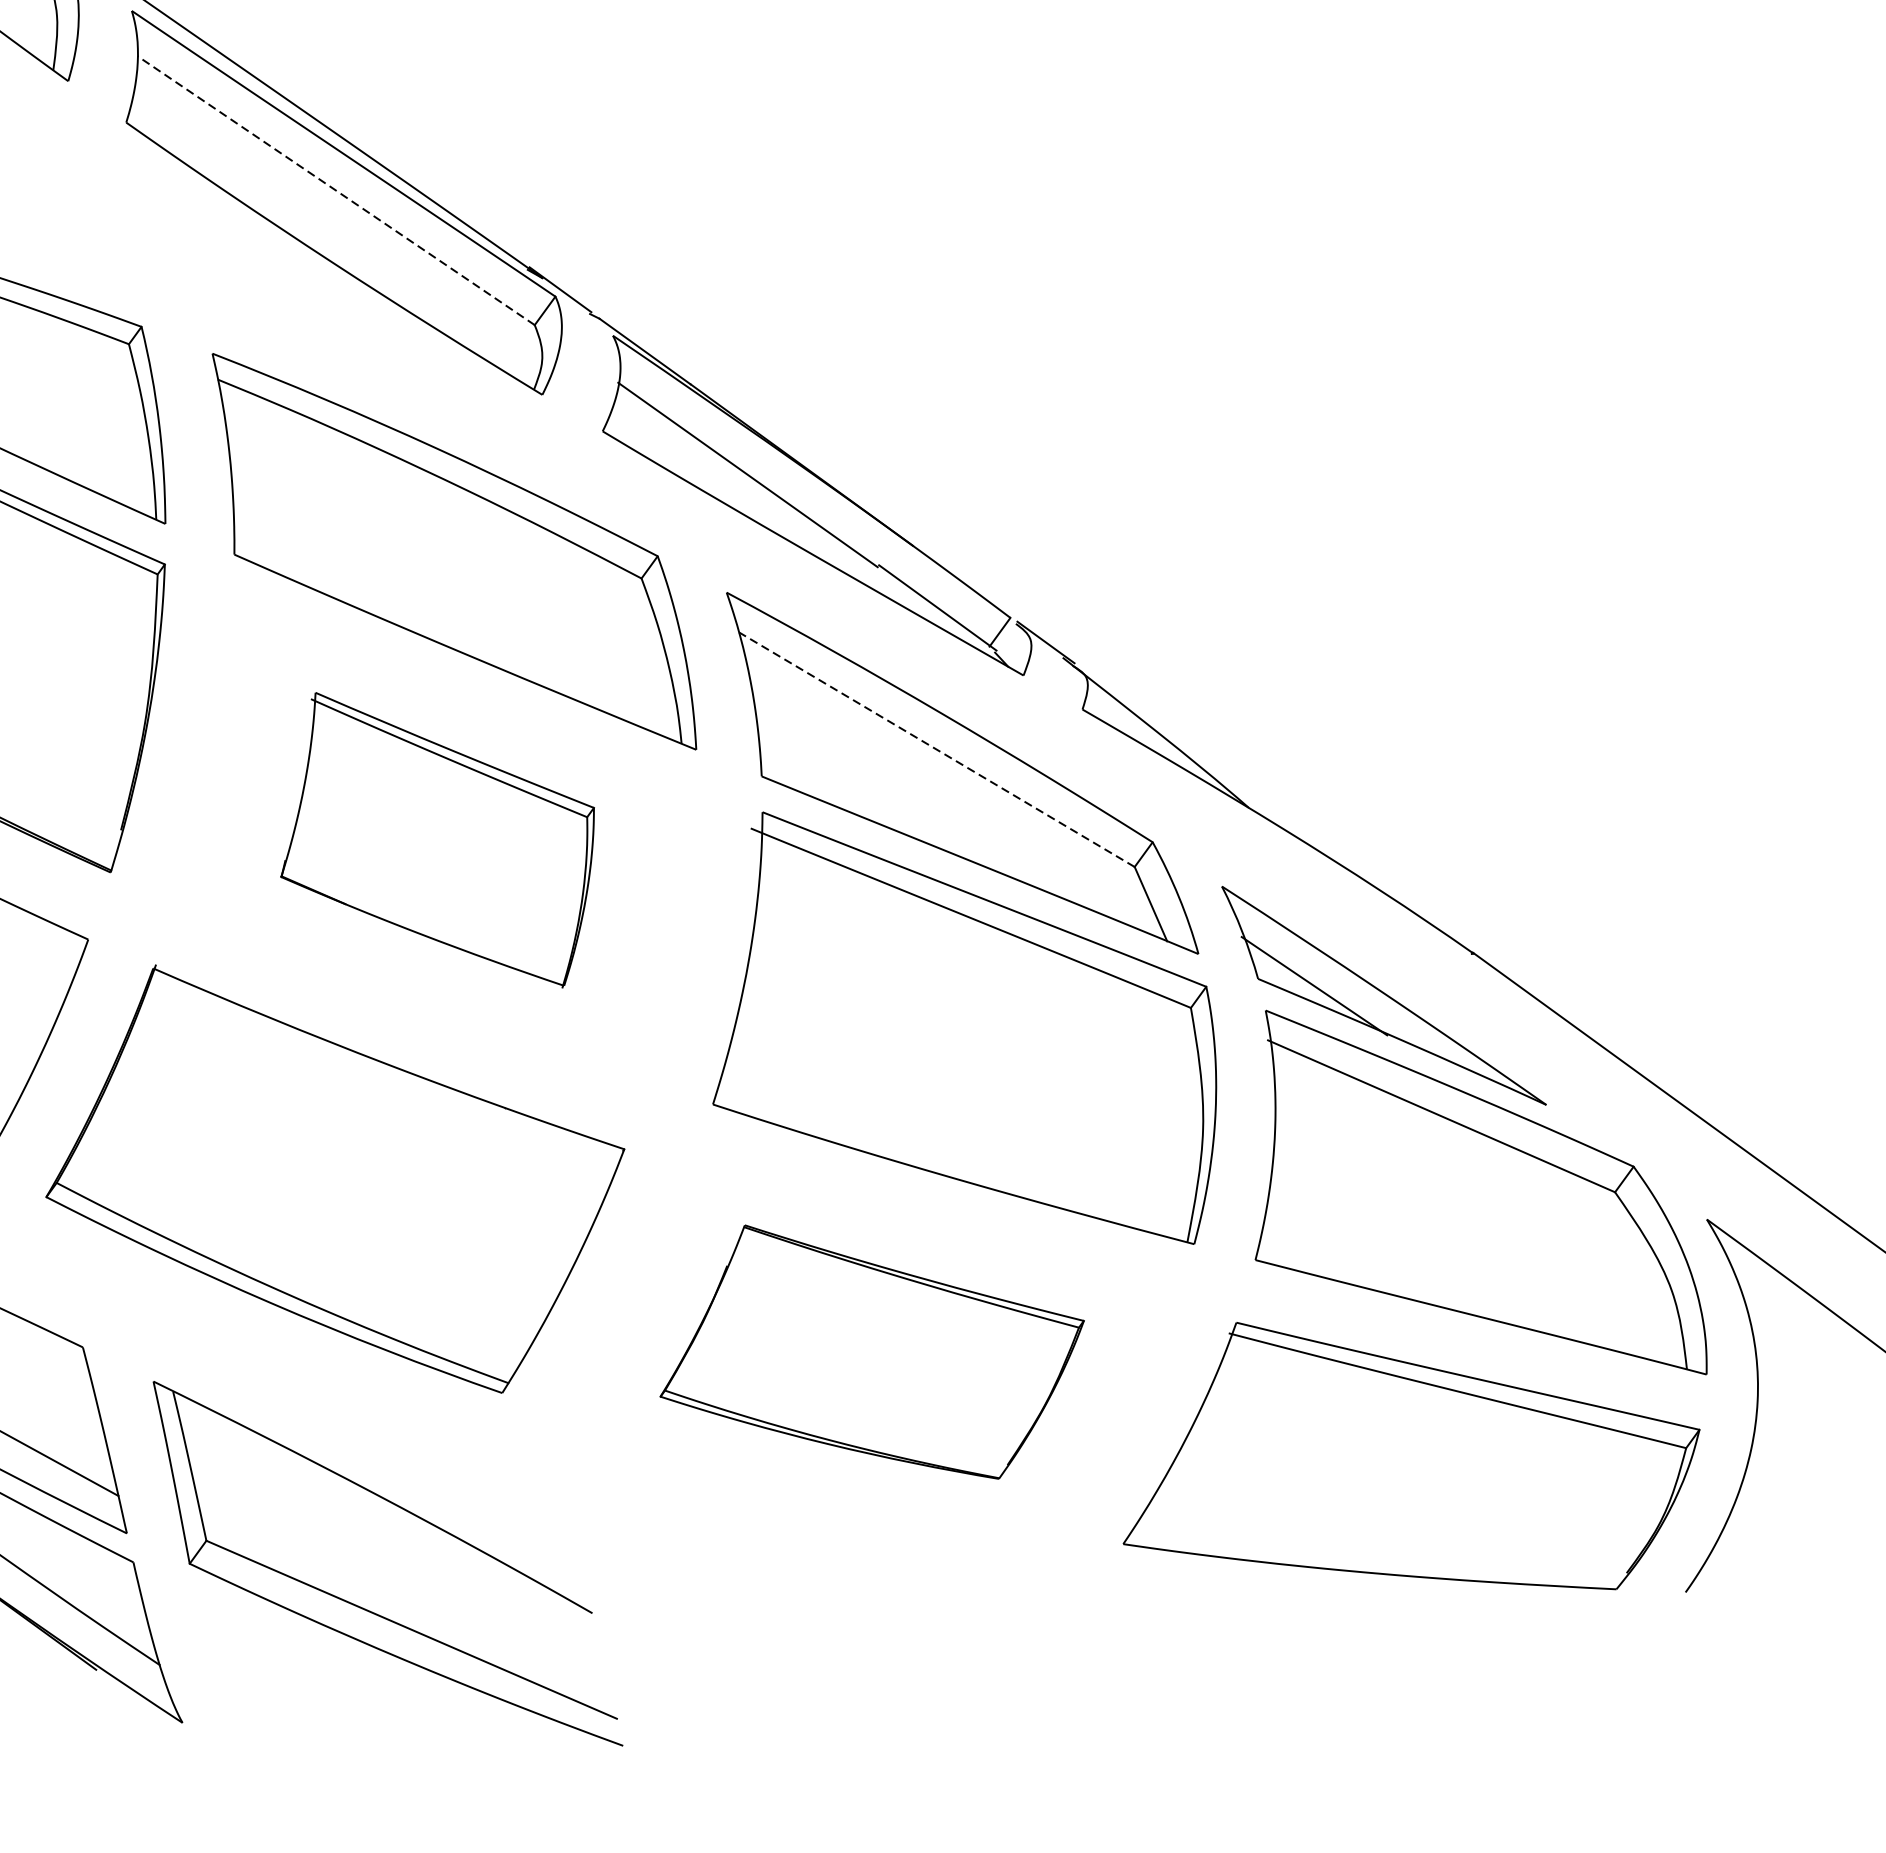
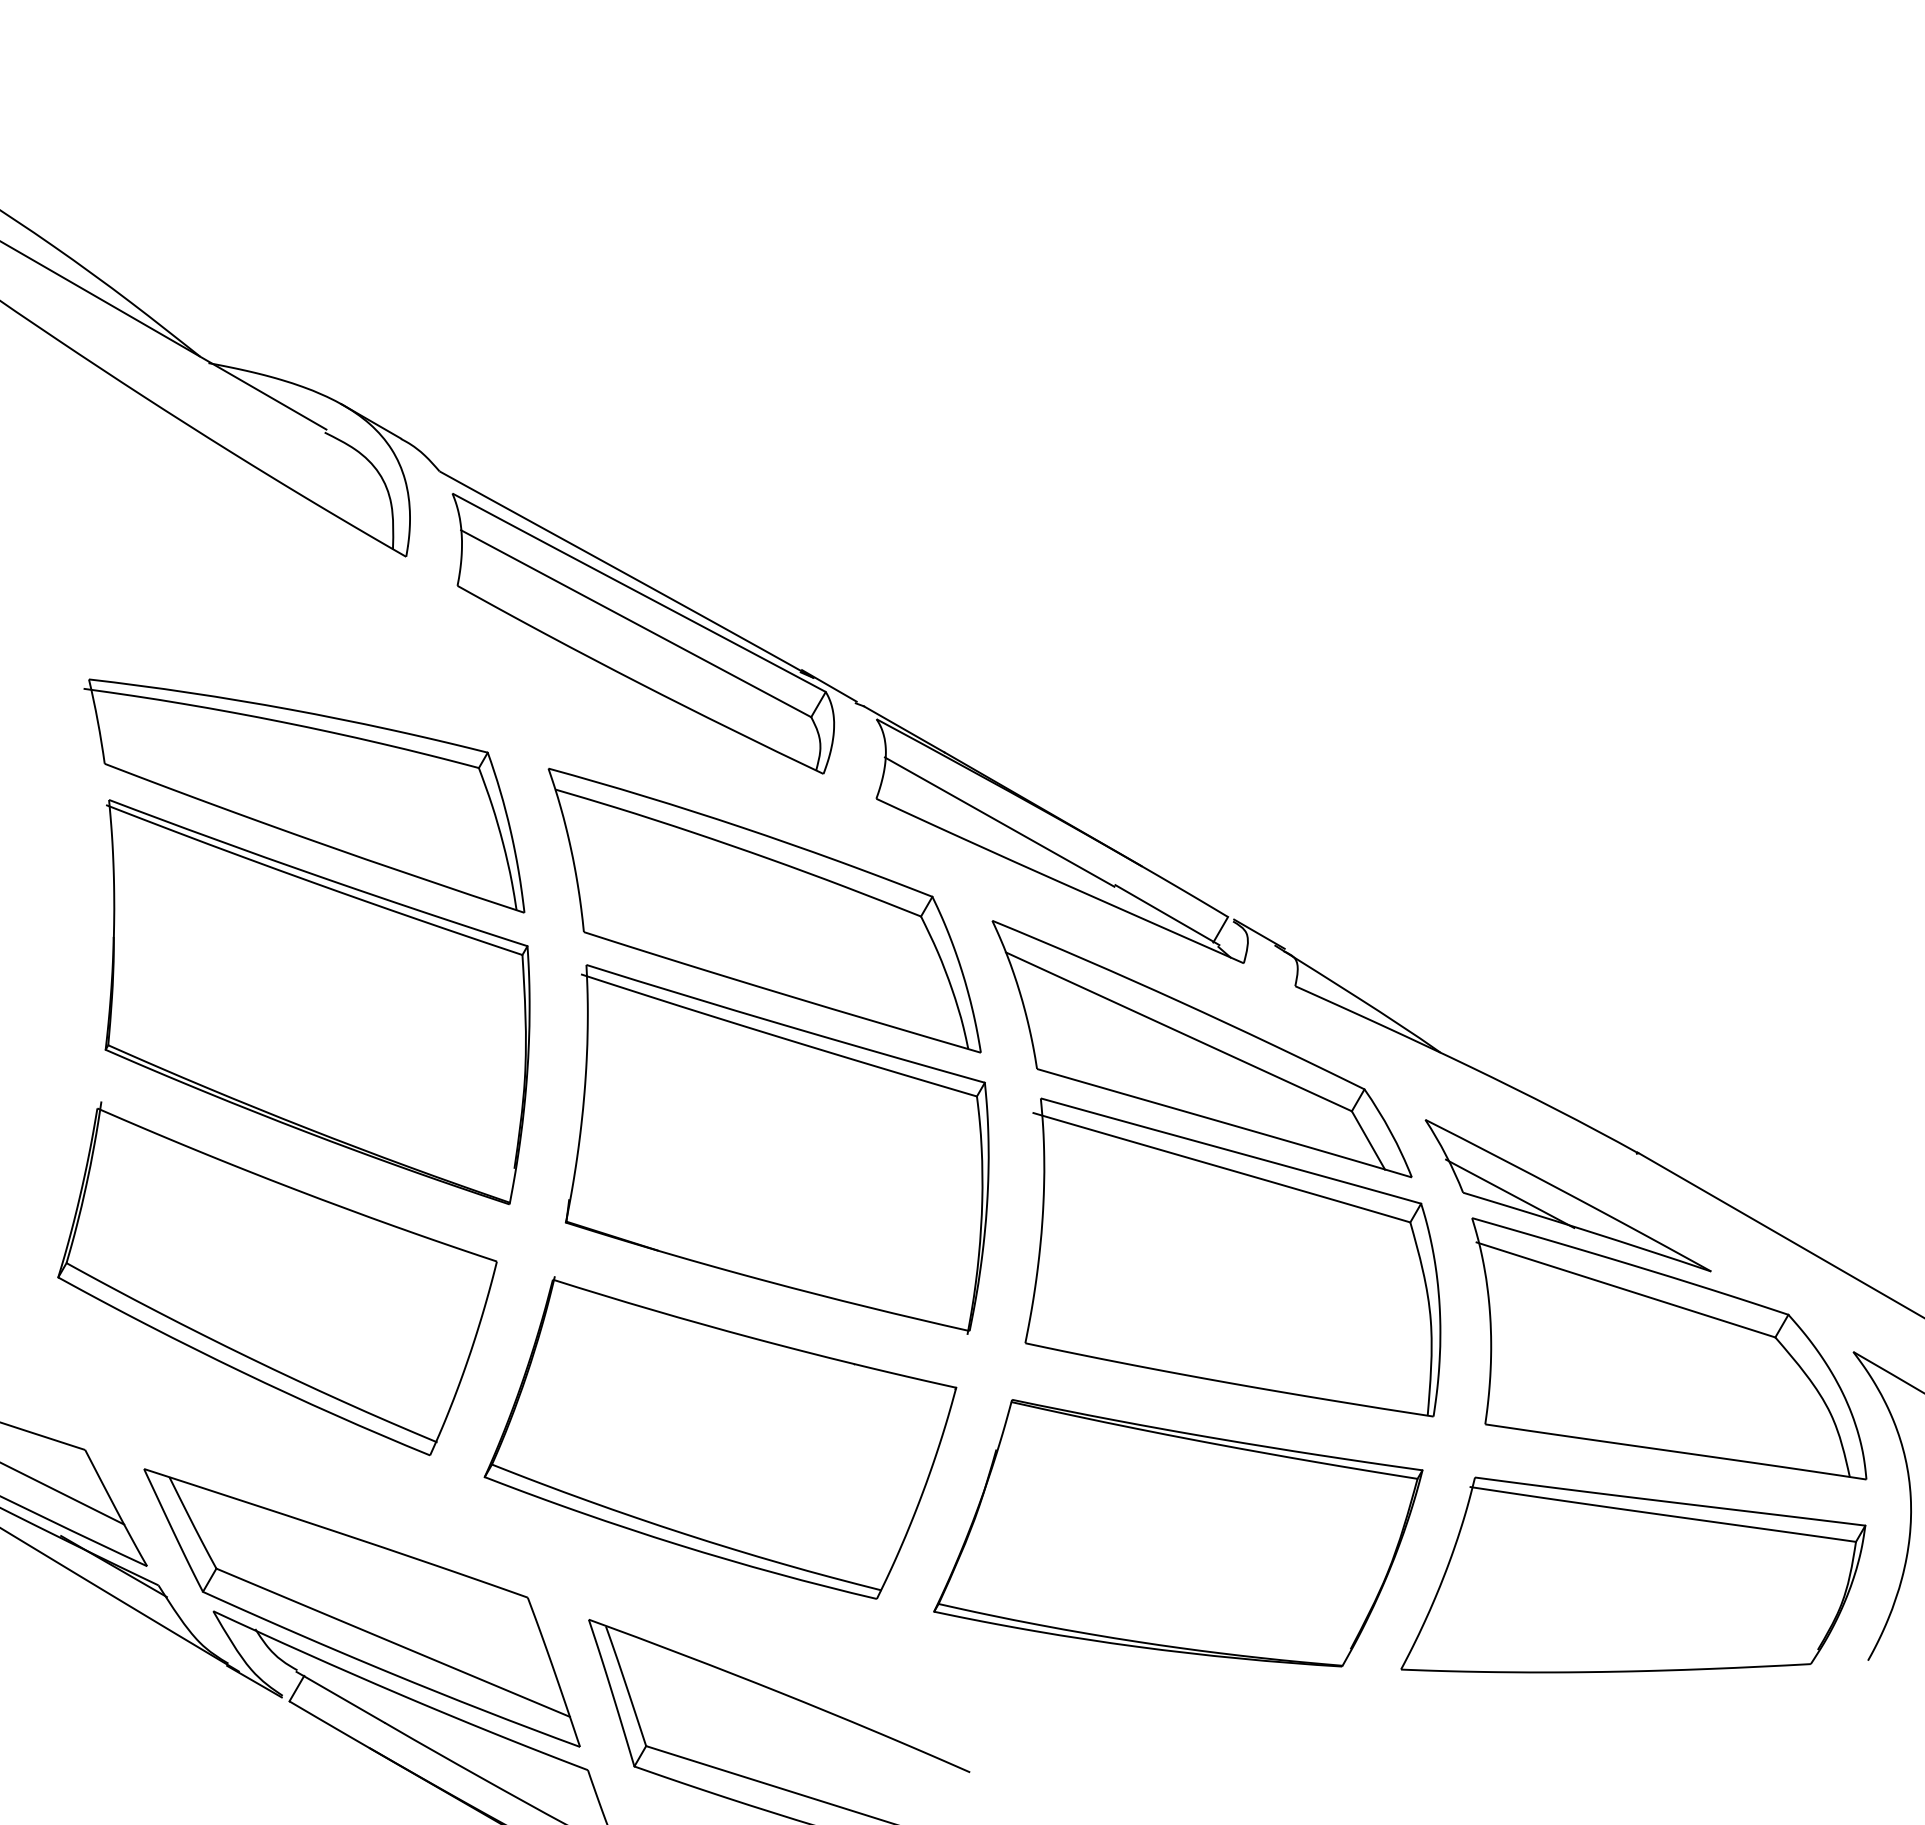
line: (335, 190) -> (635, 623), dashed -> solid
line: (936, 749) -> (1178, 1031), dashed -> solid
part: (438, 840) -> (776, 1149), size x1.67
part: (873, 1352) -> (1178, 1533), size x1.43

